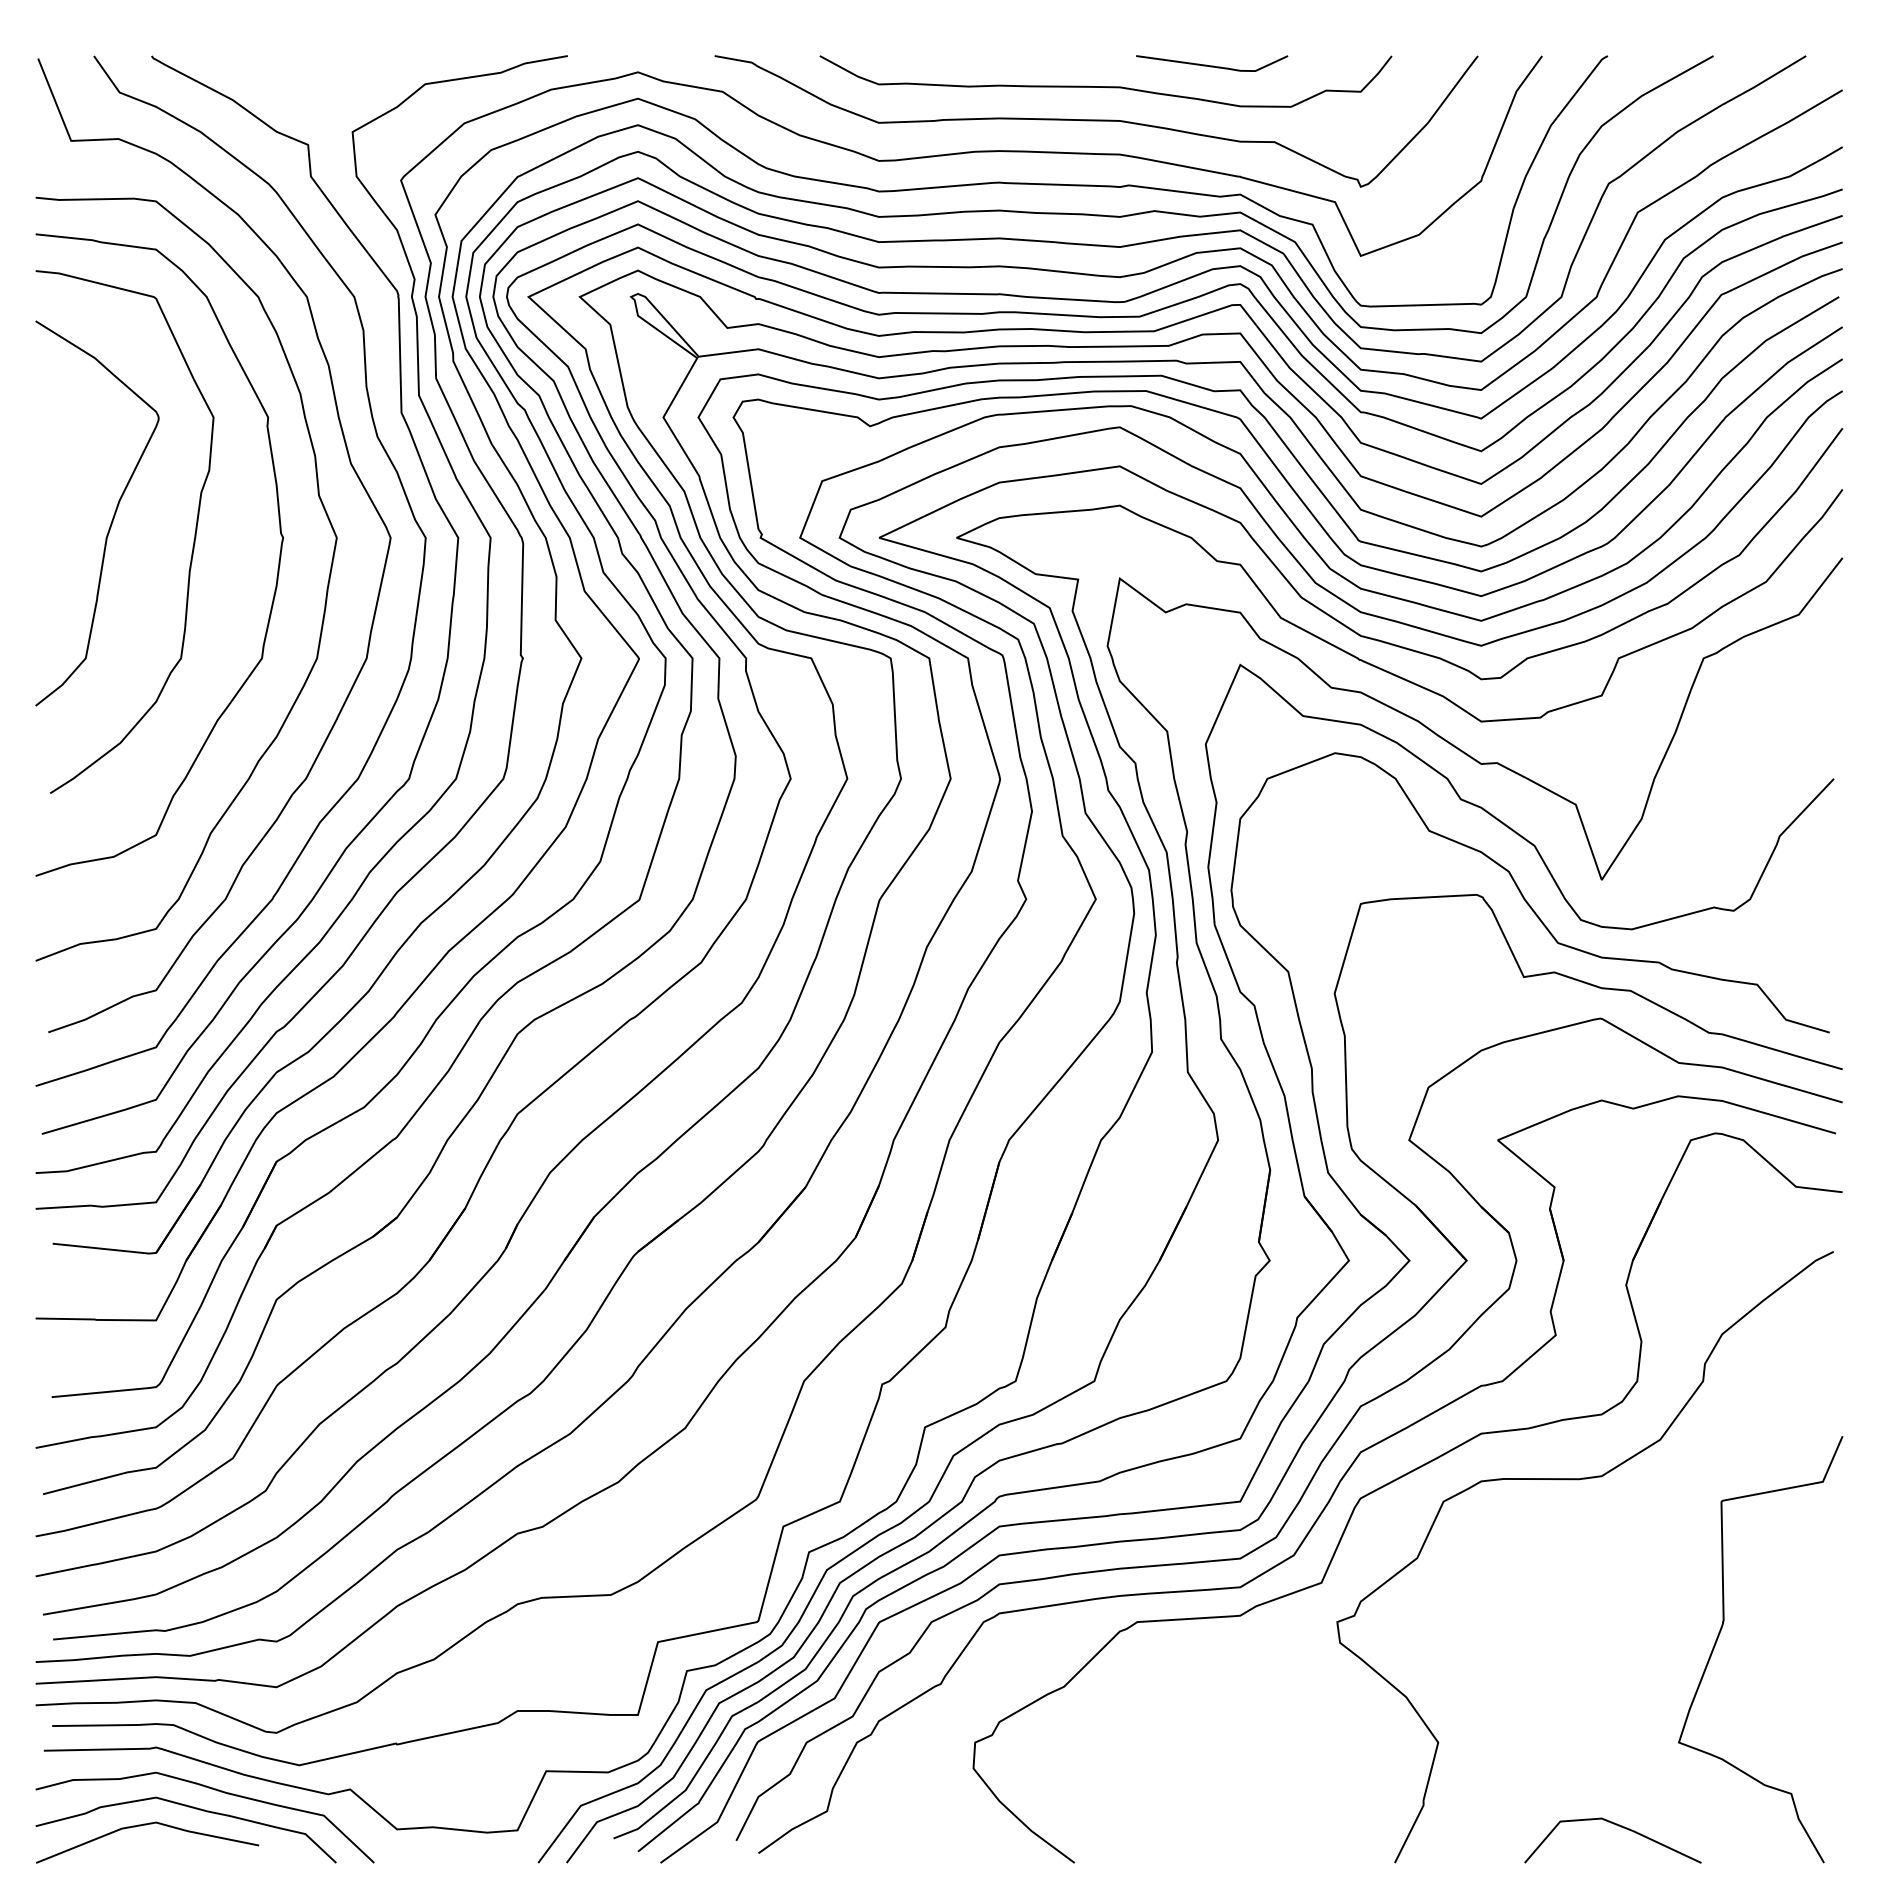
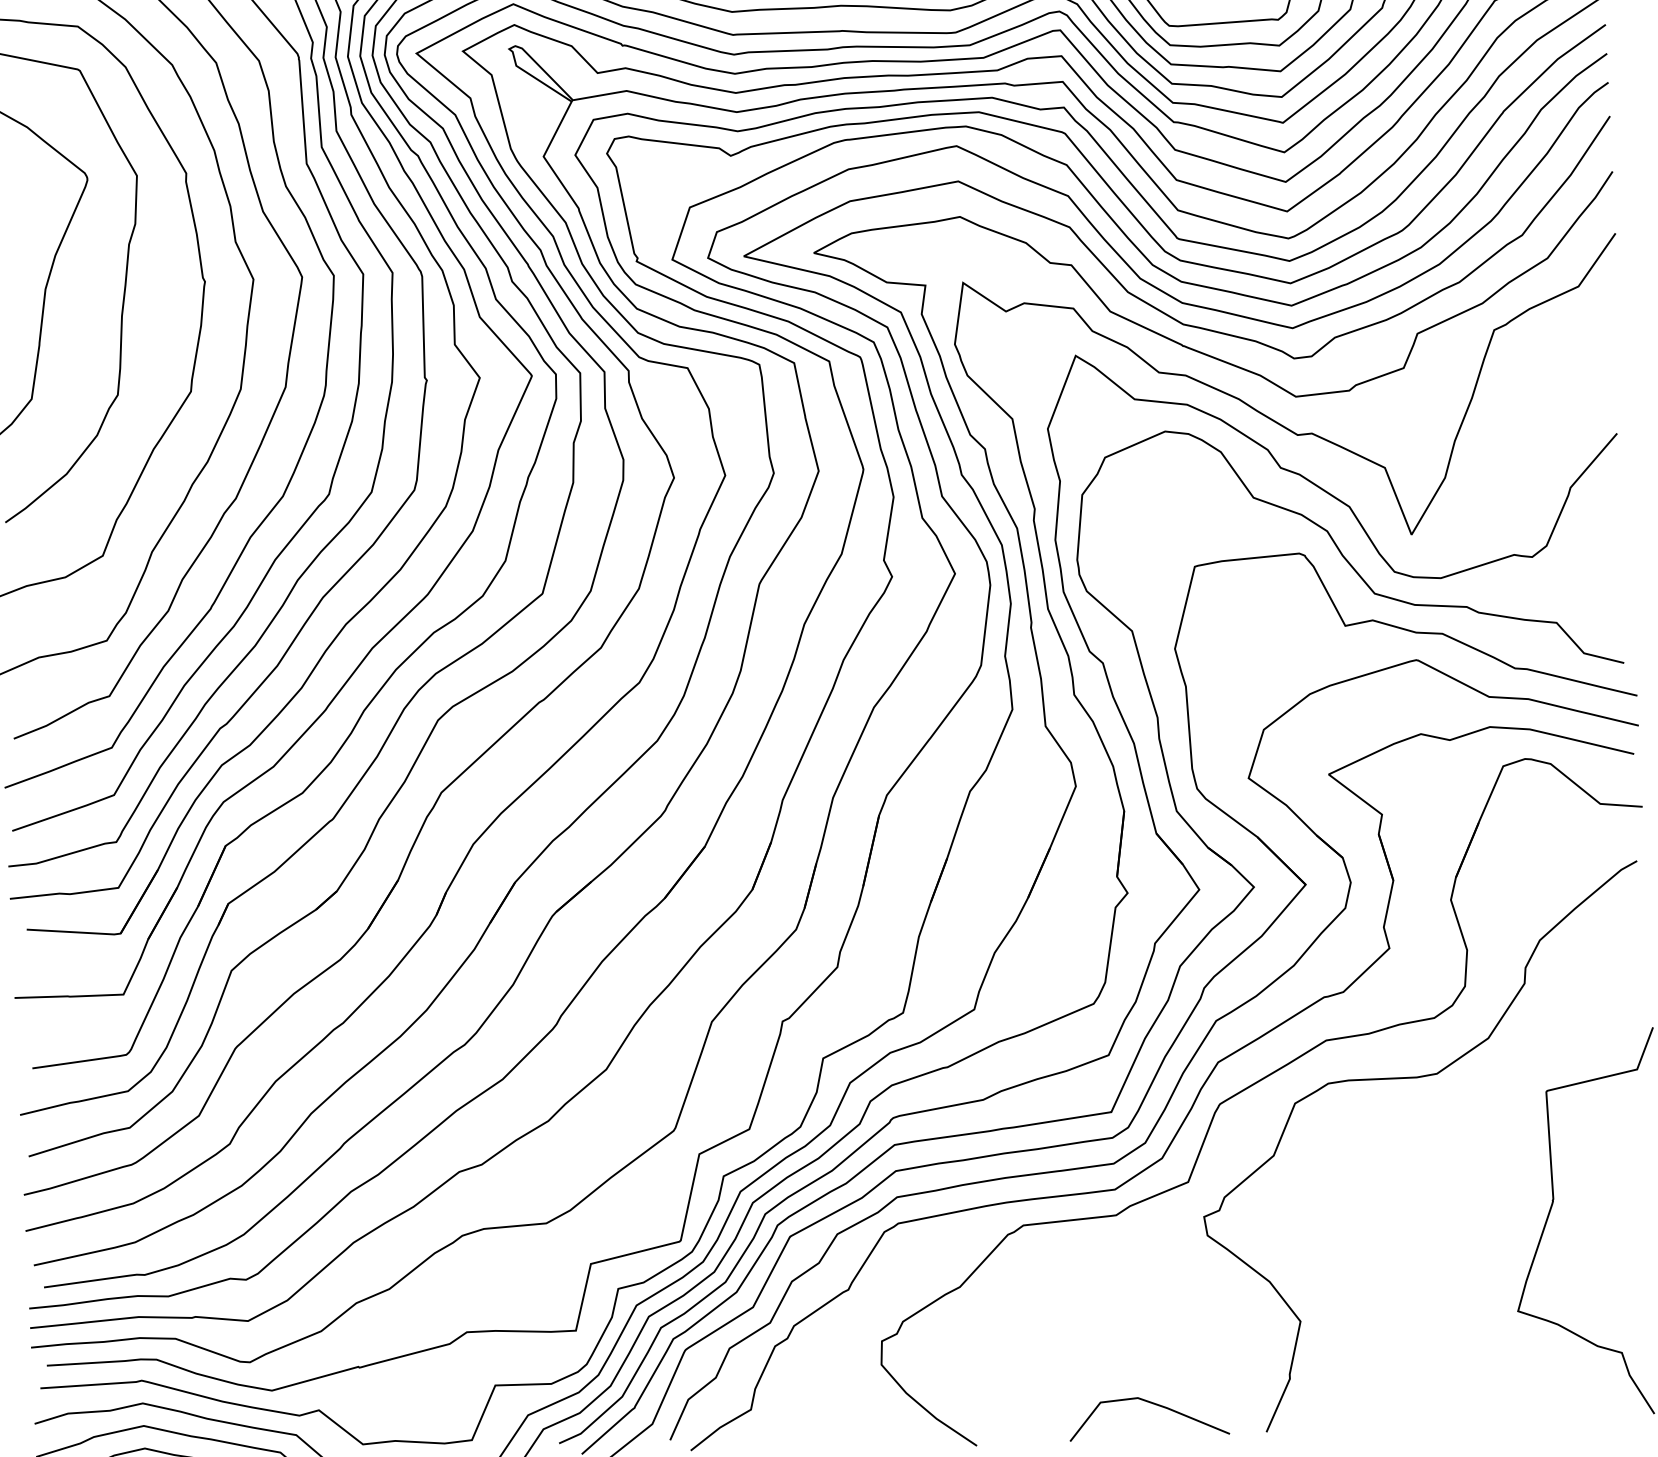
line: (1618, 1826) -> (1153, 1404), moved

